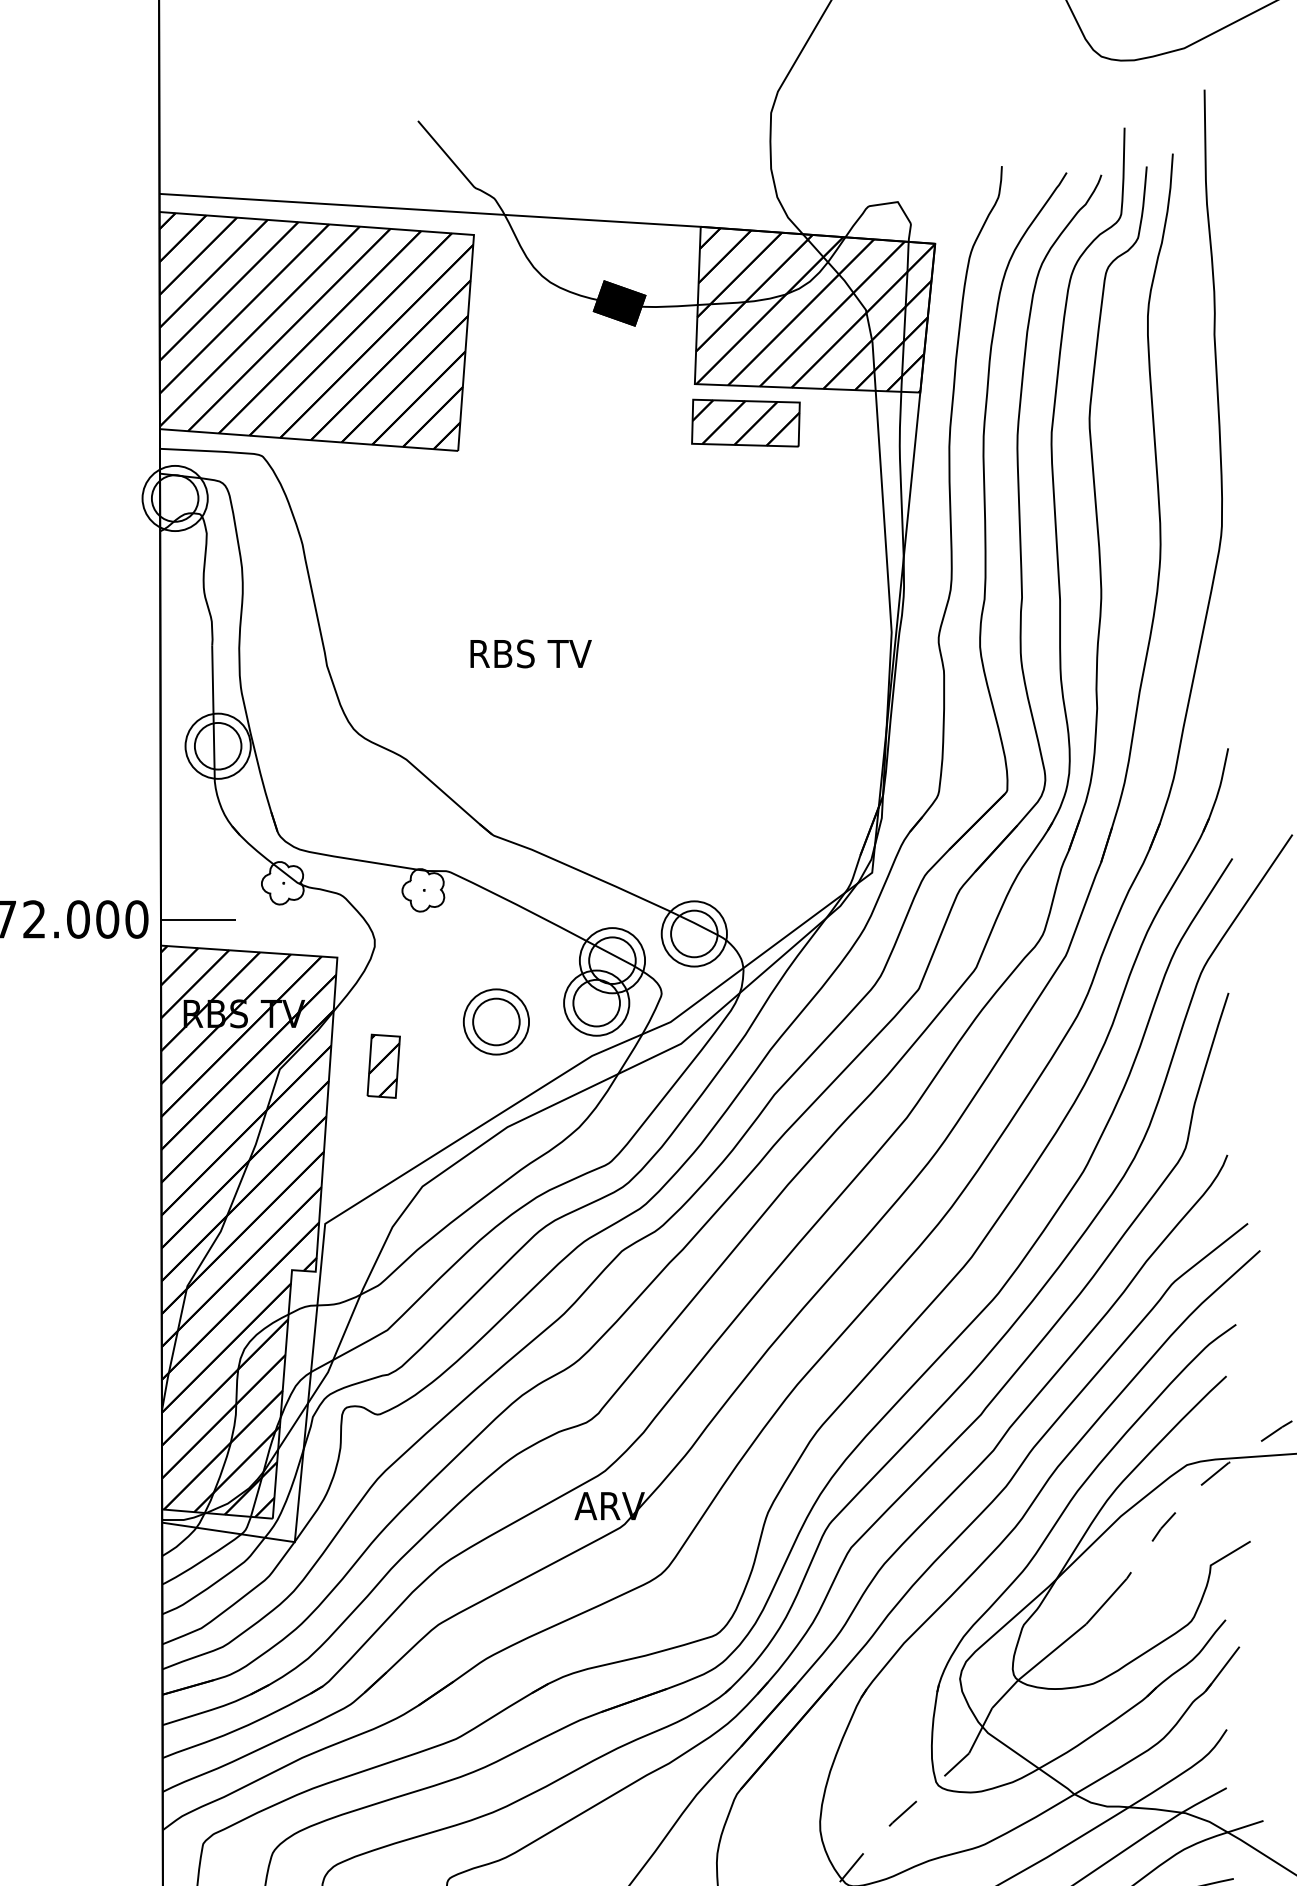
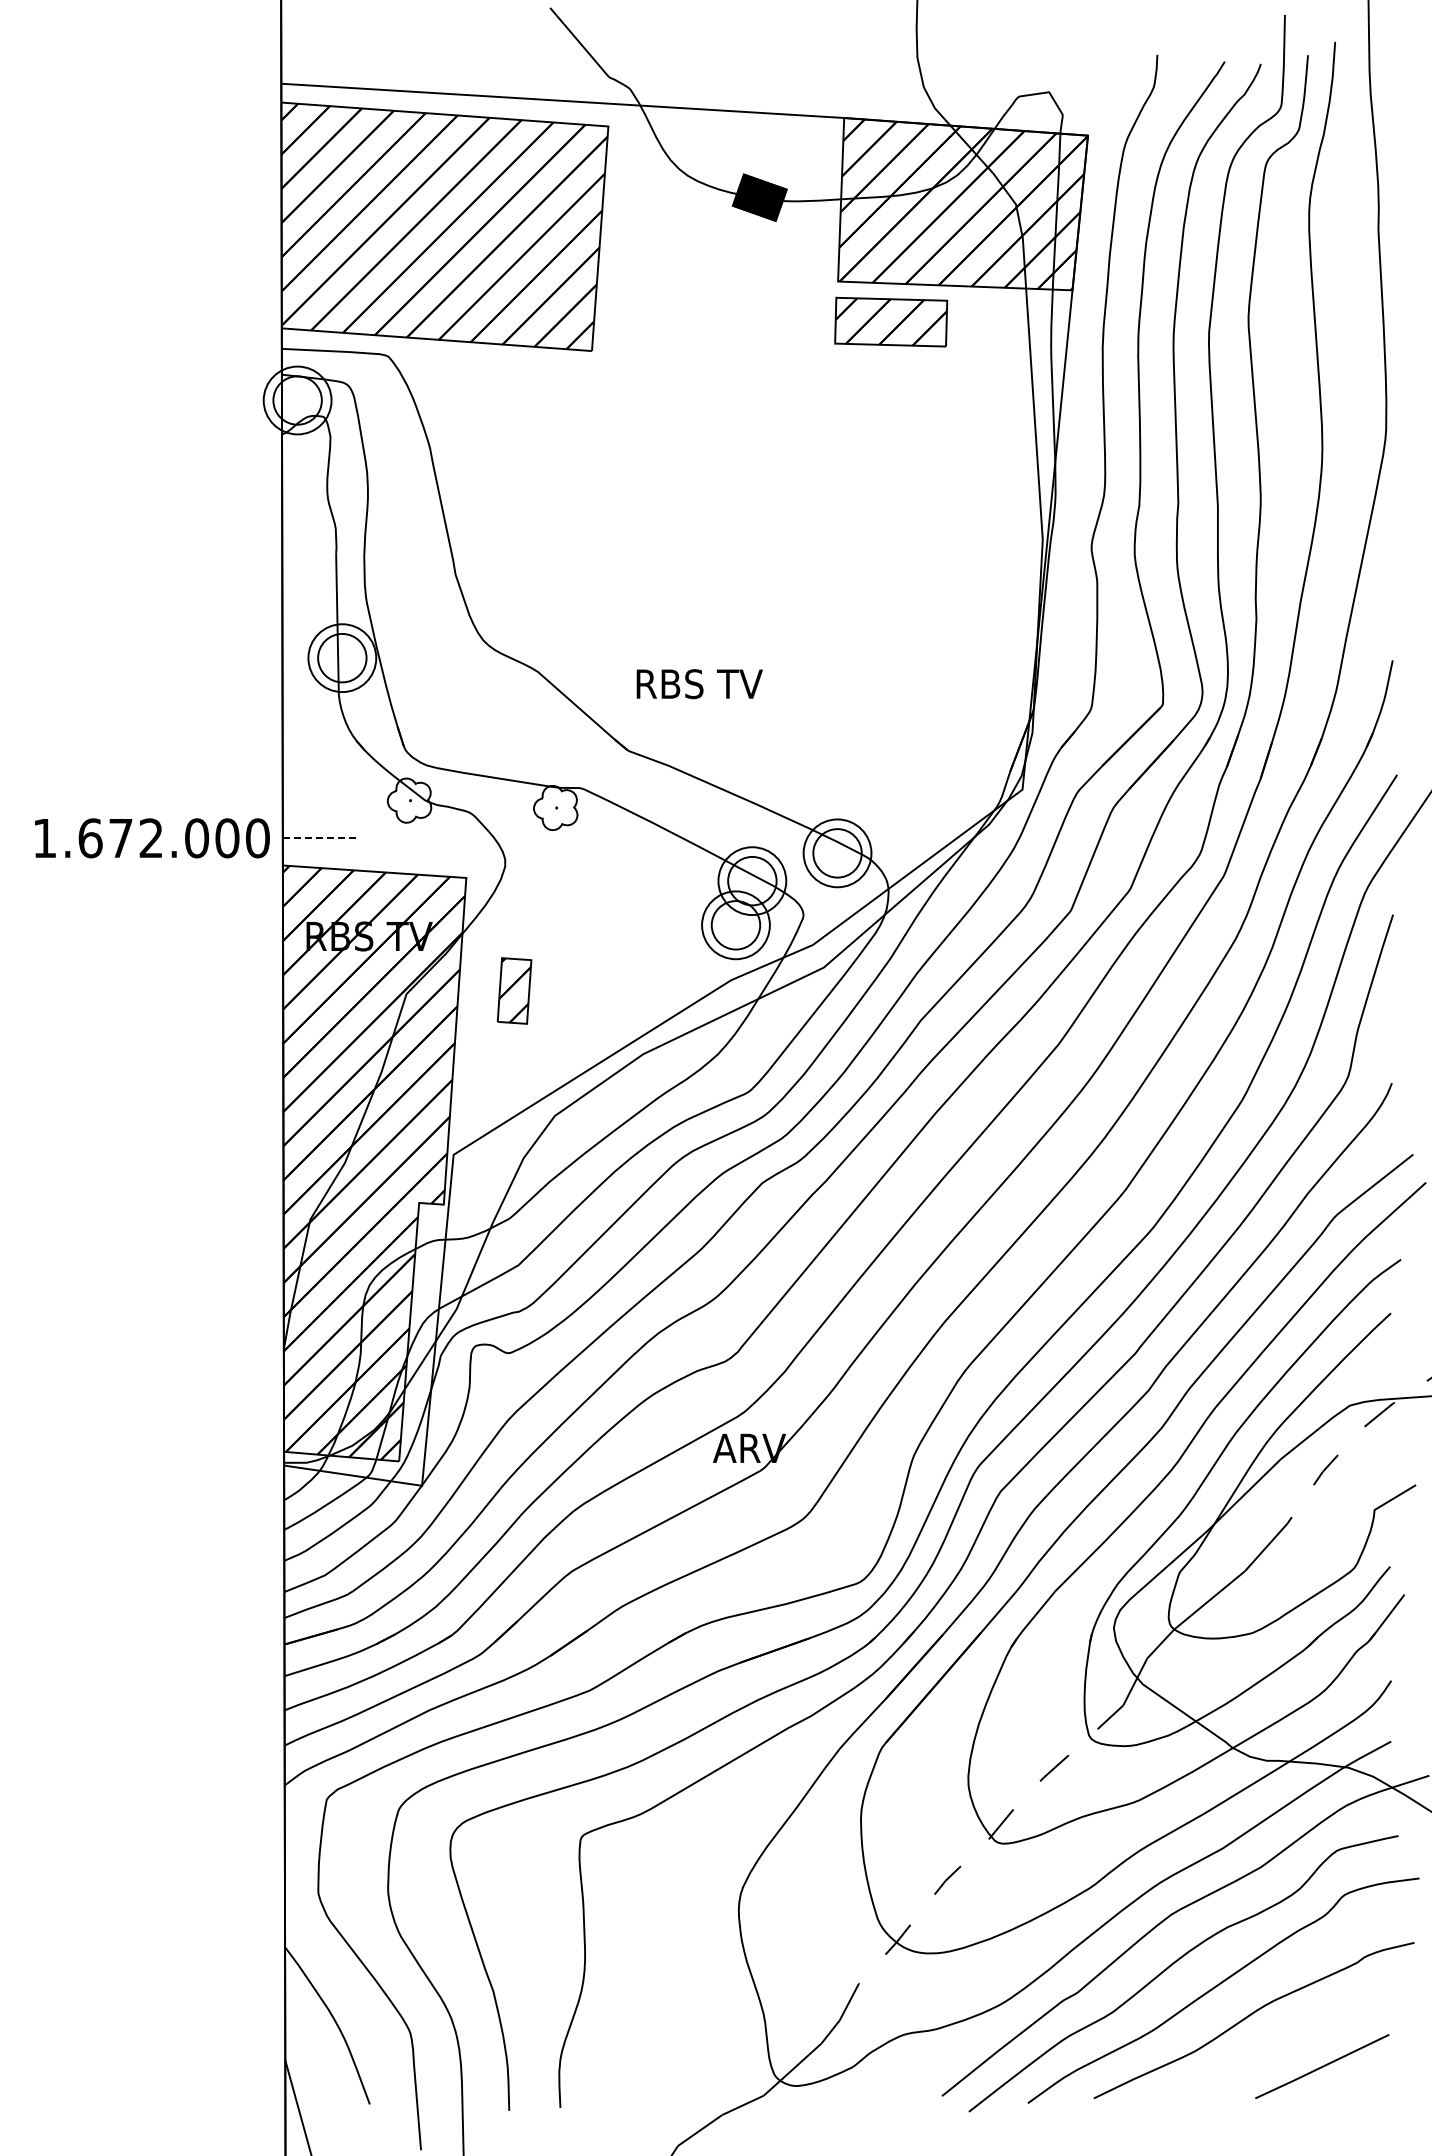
text: (530, 654) -> (699, 684), moved
line: (198, 919) -> (321, 838), solid -> dashed
part: (496, 1021) -> (631, 944), removed

